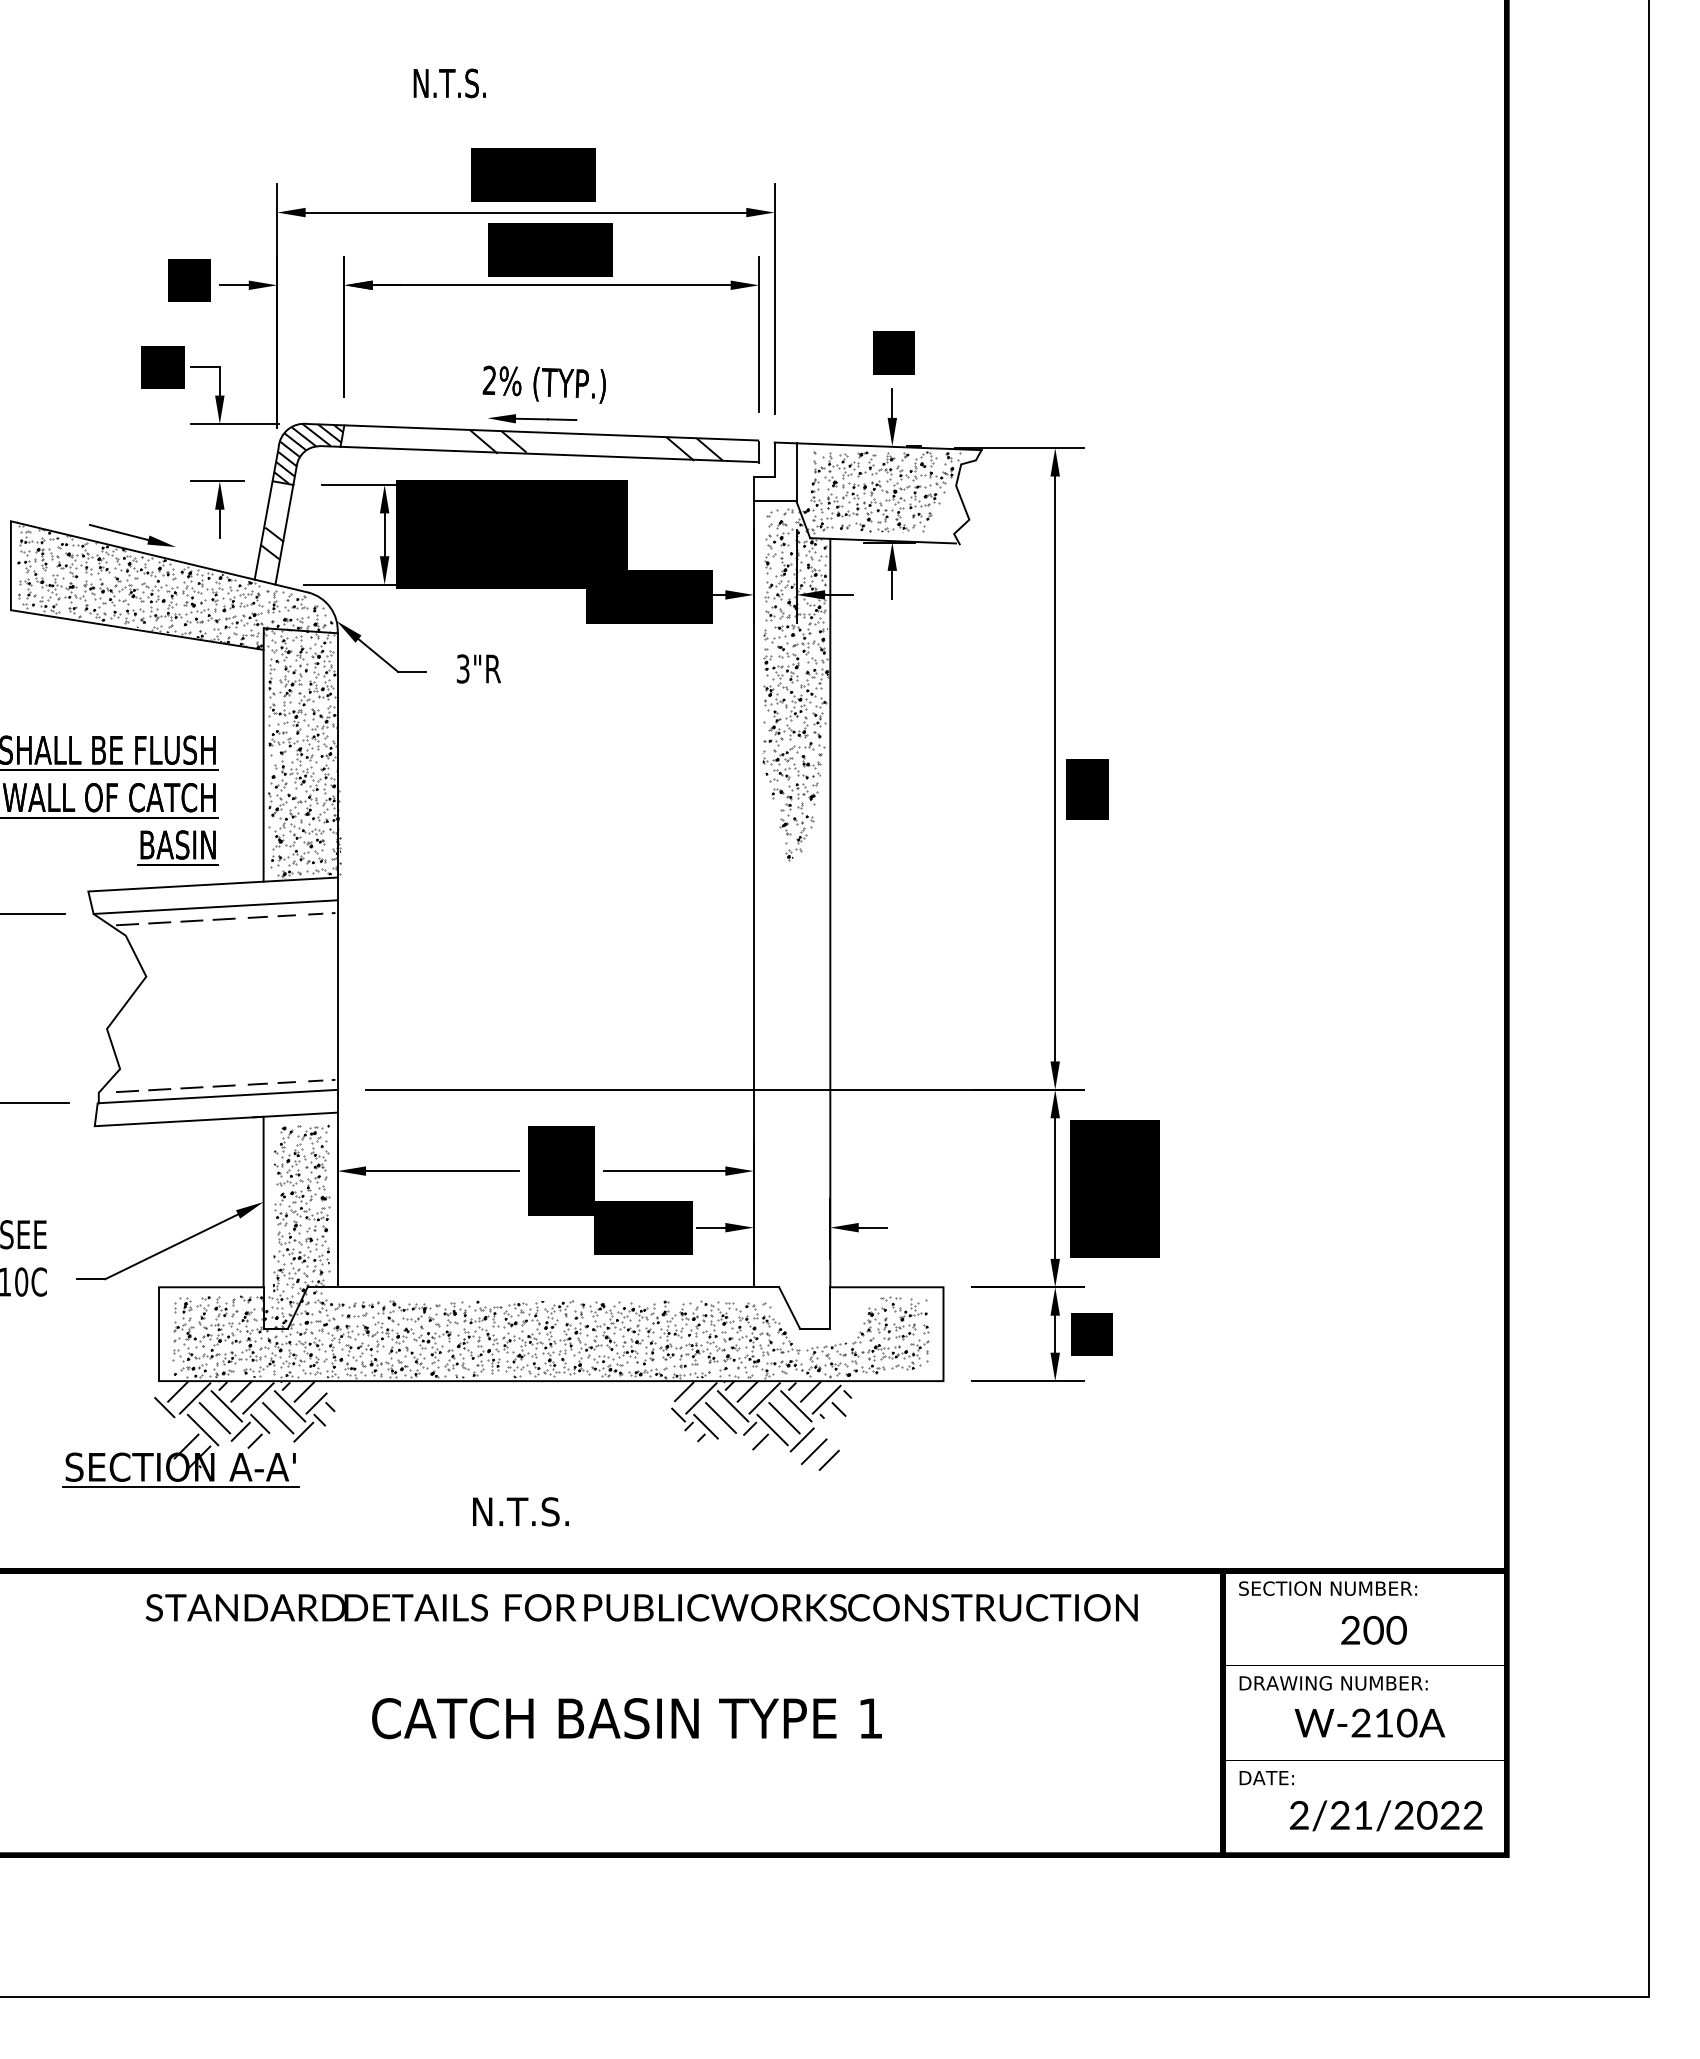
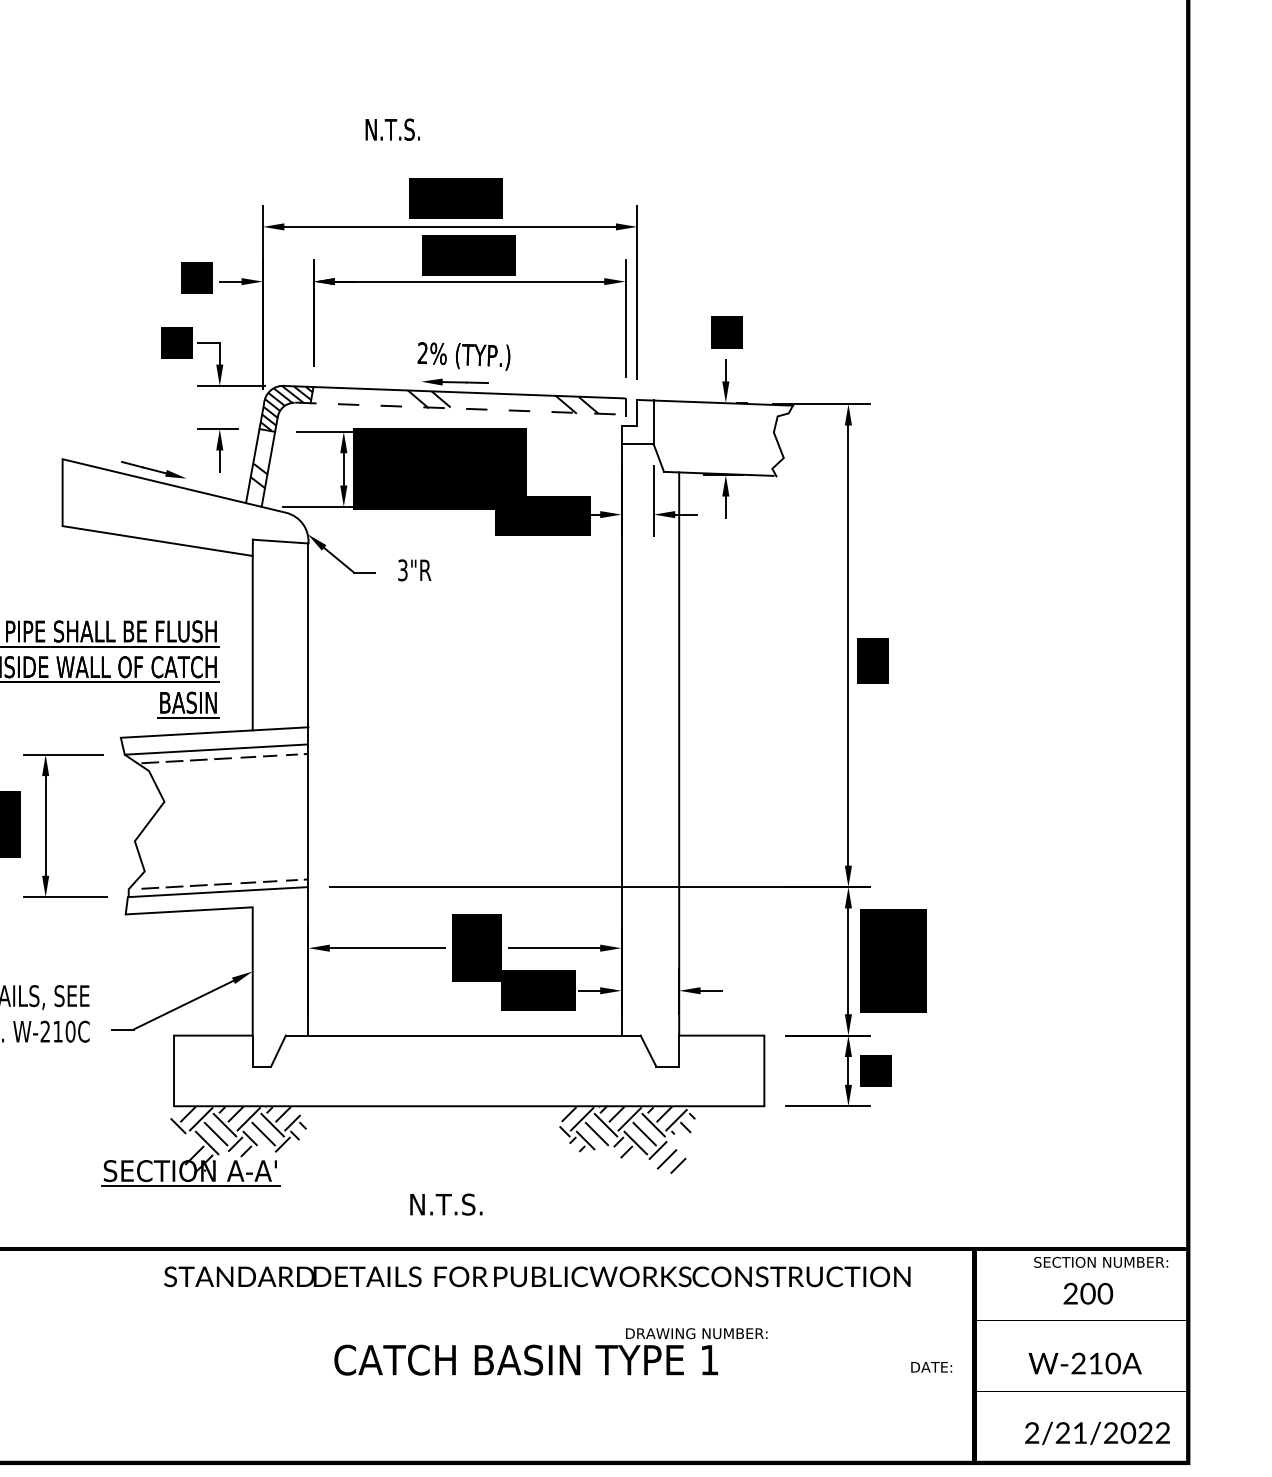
line: (539, 454) -> (460, 408), solid -> dashed
hatch: (861, 656) -> (702, 560), removed
hatch: (178, 699) -> (188, 593), removed
line: (295, 1114) -> (276, 905), removed
hatch: (550, 1251) -> (468, 1008), removed
text: (1328, 1588) -> (1101, 1262), moved
text: (1333, 1683) -> (696, 1333), moved
text: (1266, 1778) -> (931, 1367), moved

